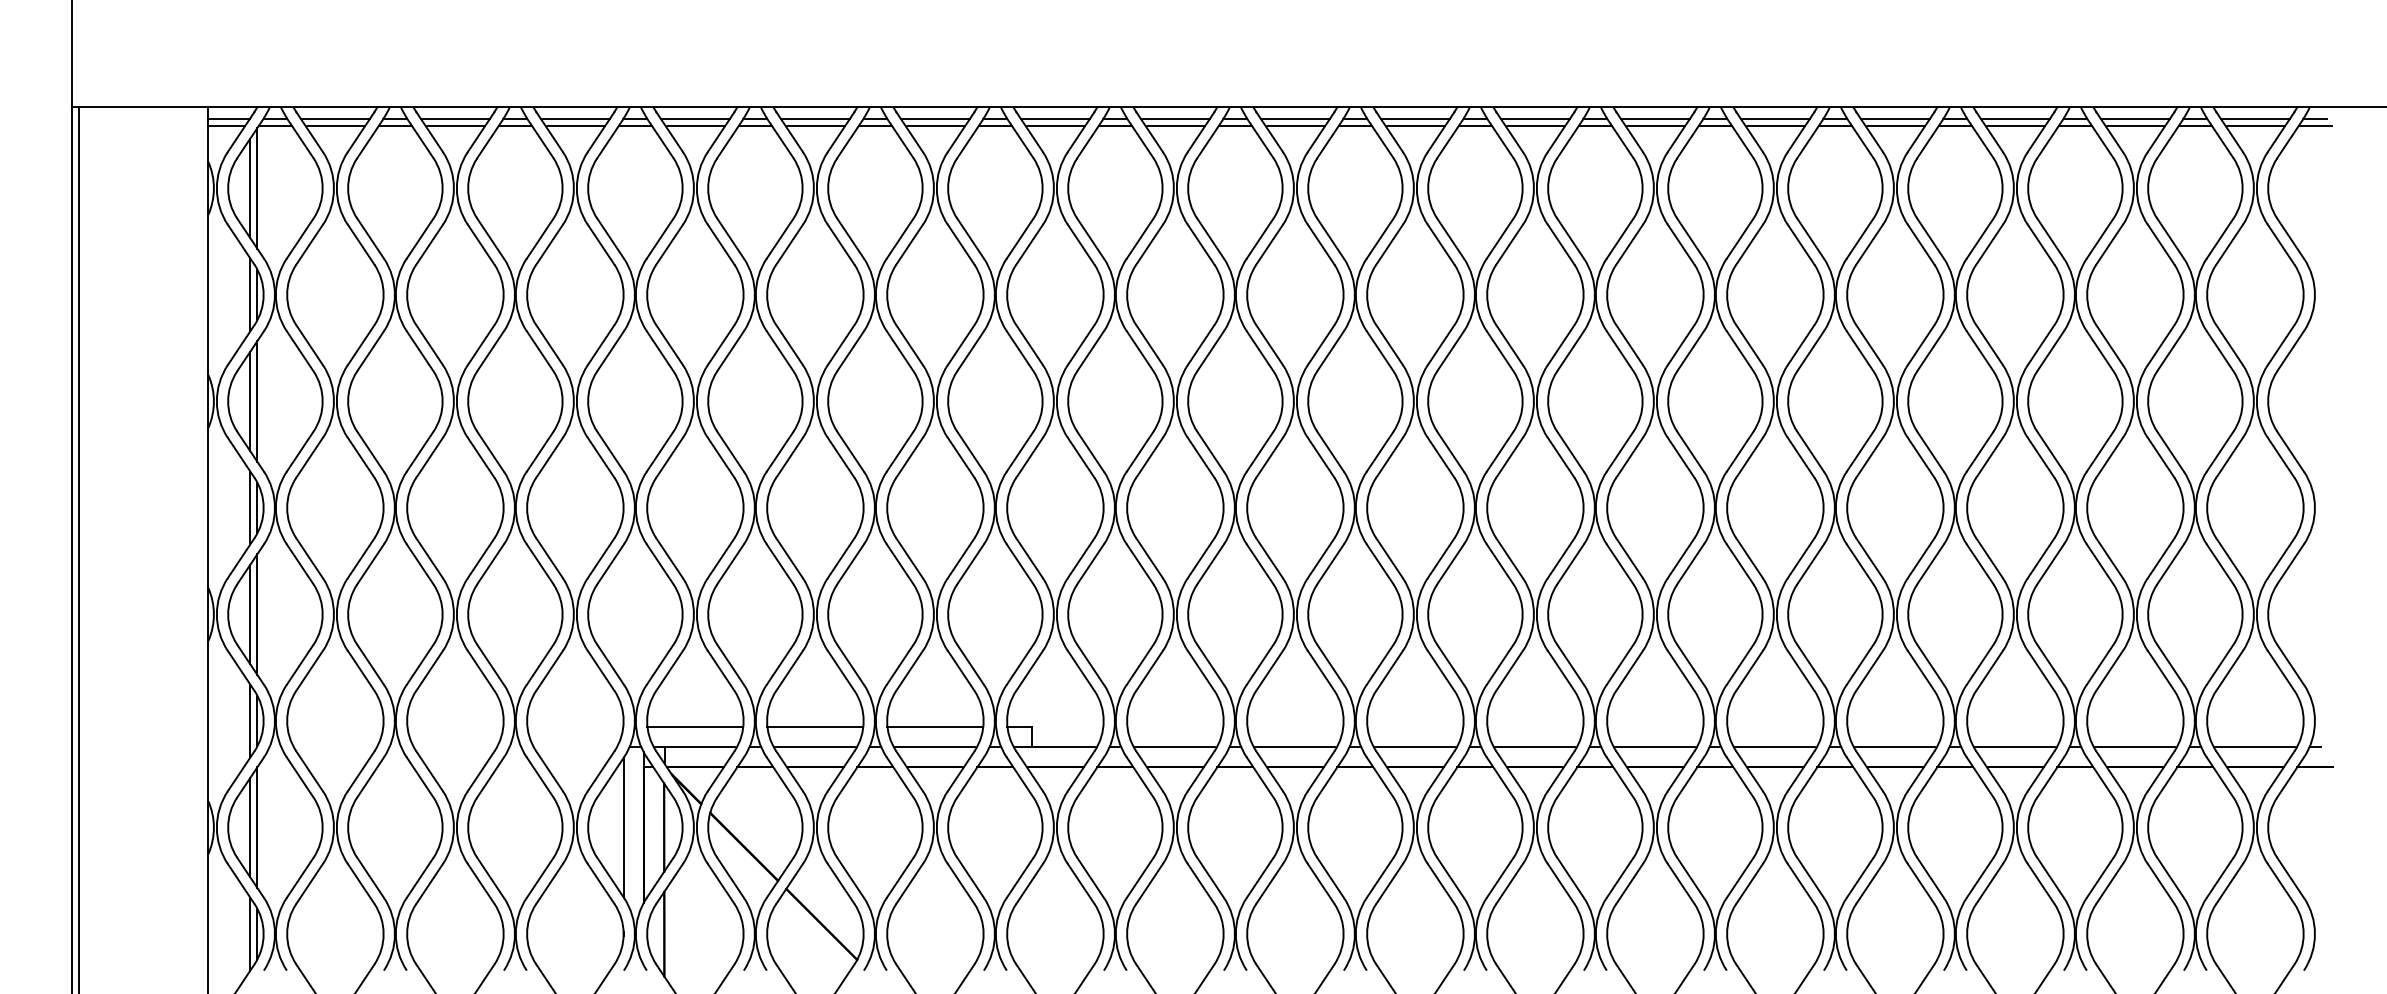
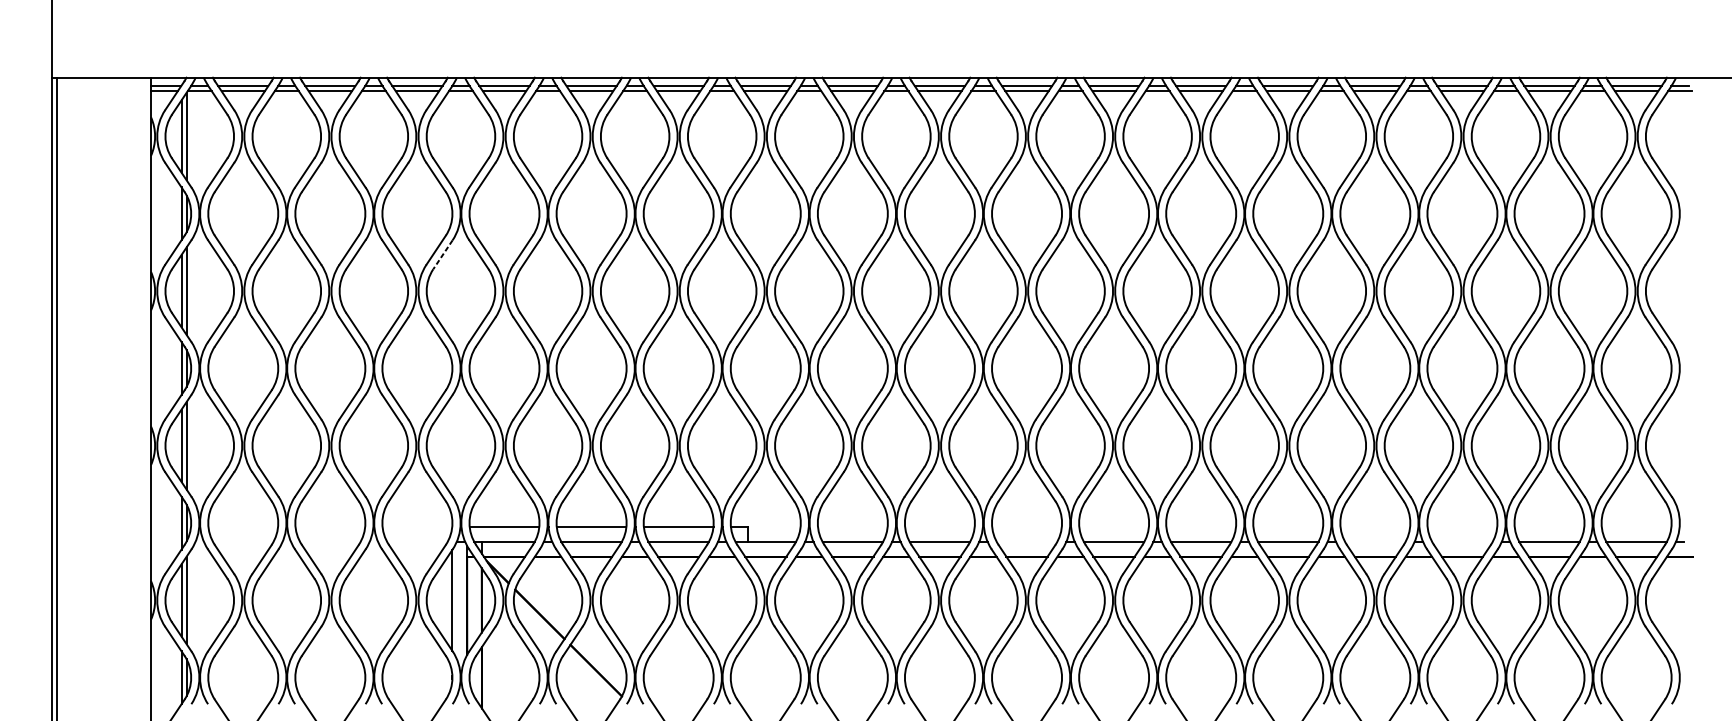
line: (610, 351) -> (442, 254), solid -> dashed
line: (1415, 746) -> (1027, 541), removed
line: (1895, 746) -> (1375, 541), removed
line: (2015, 746) -> (1462, 541), removed

